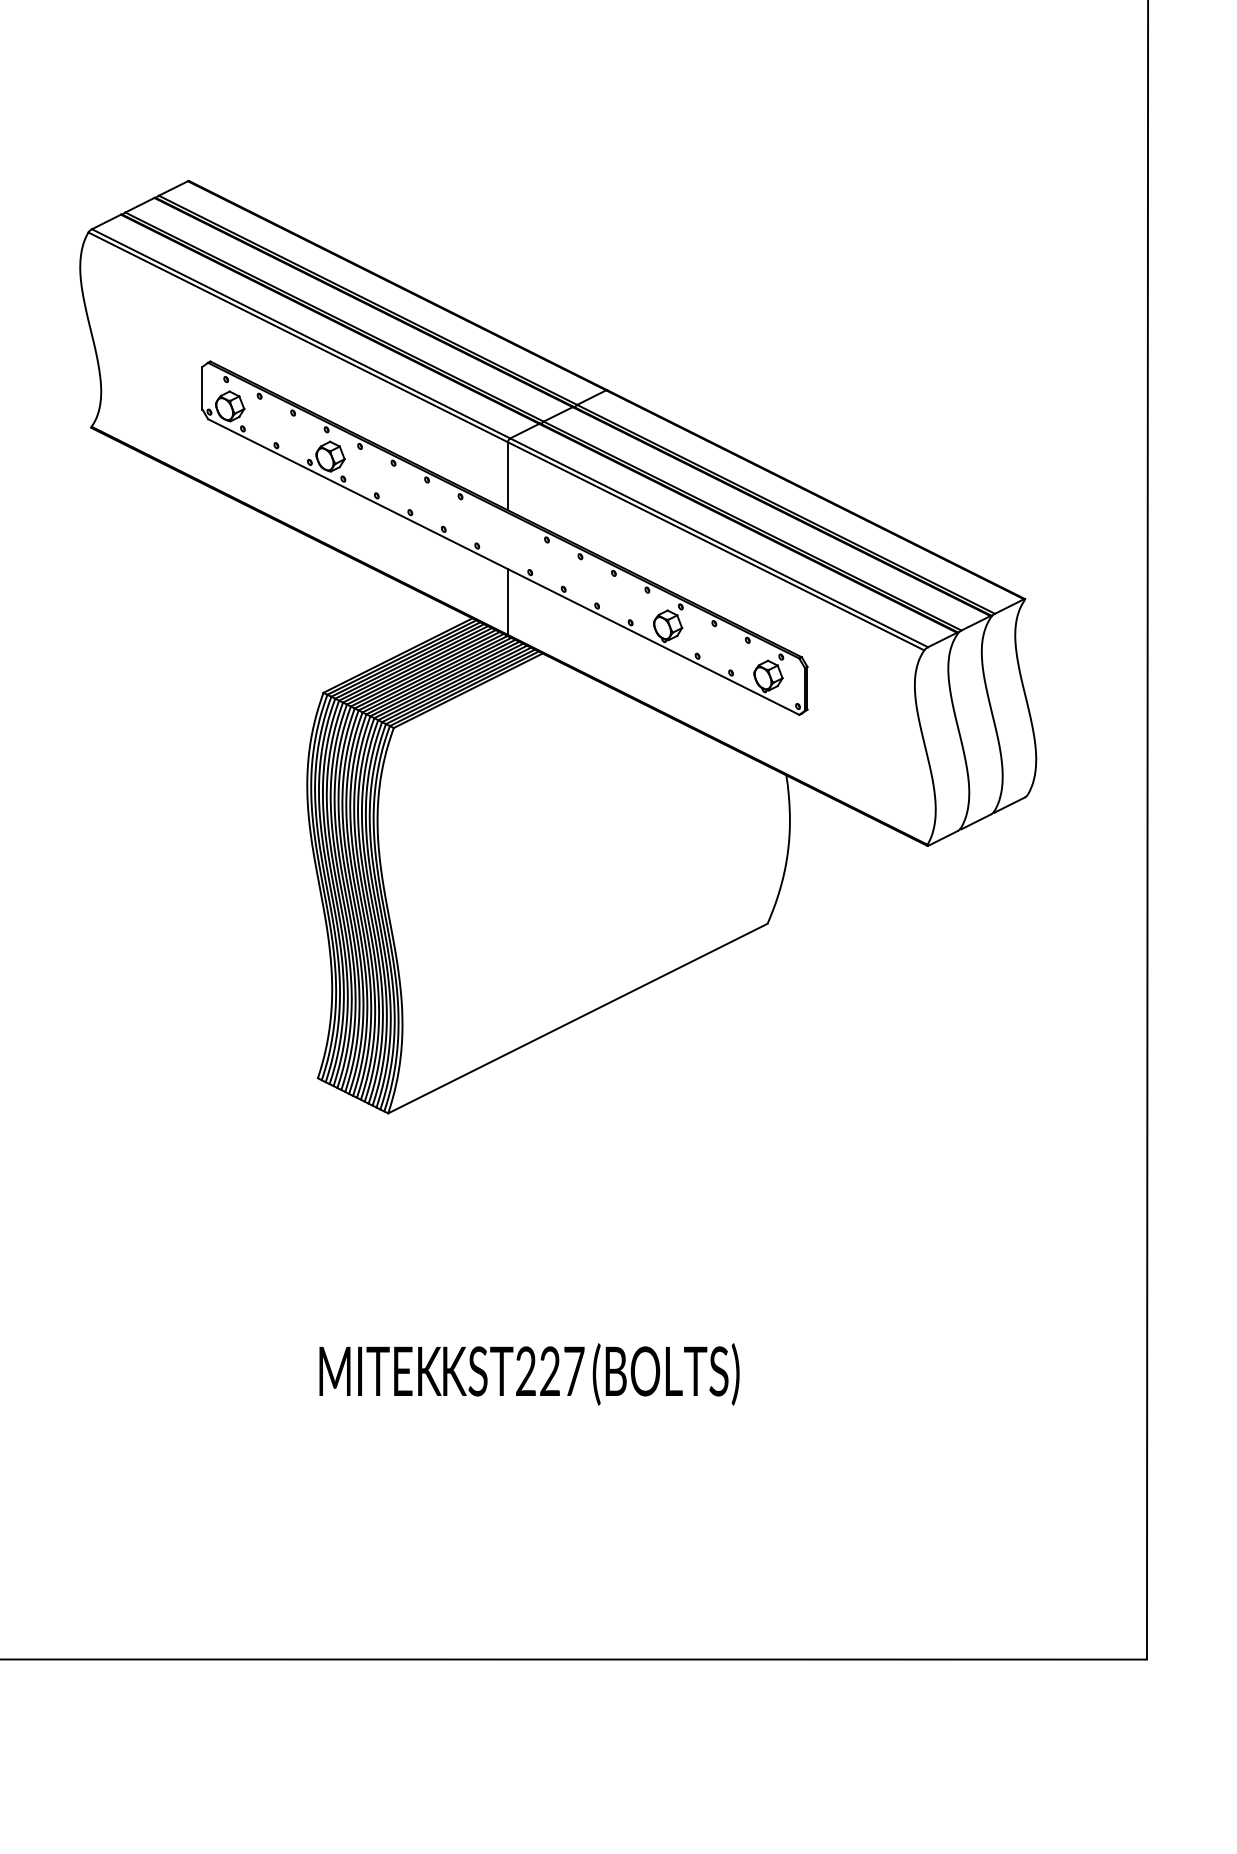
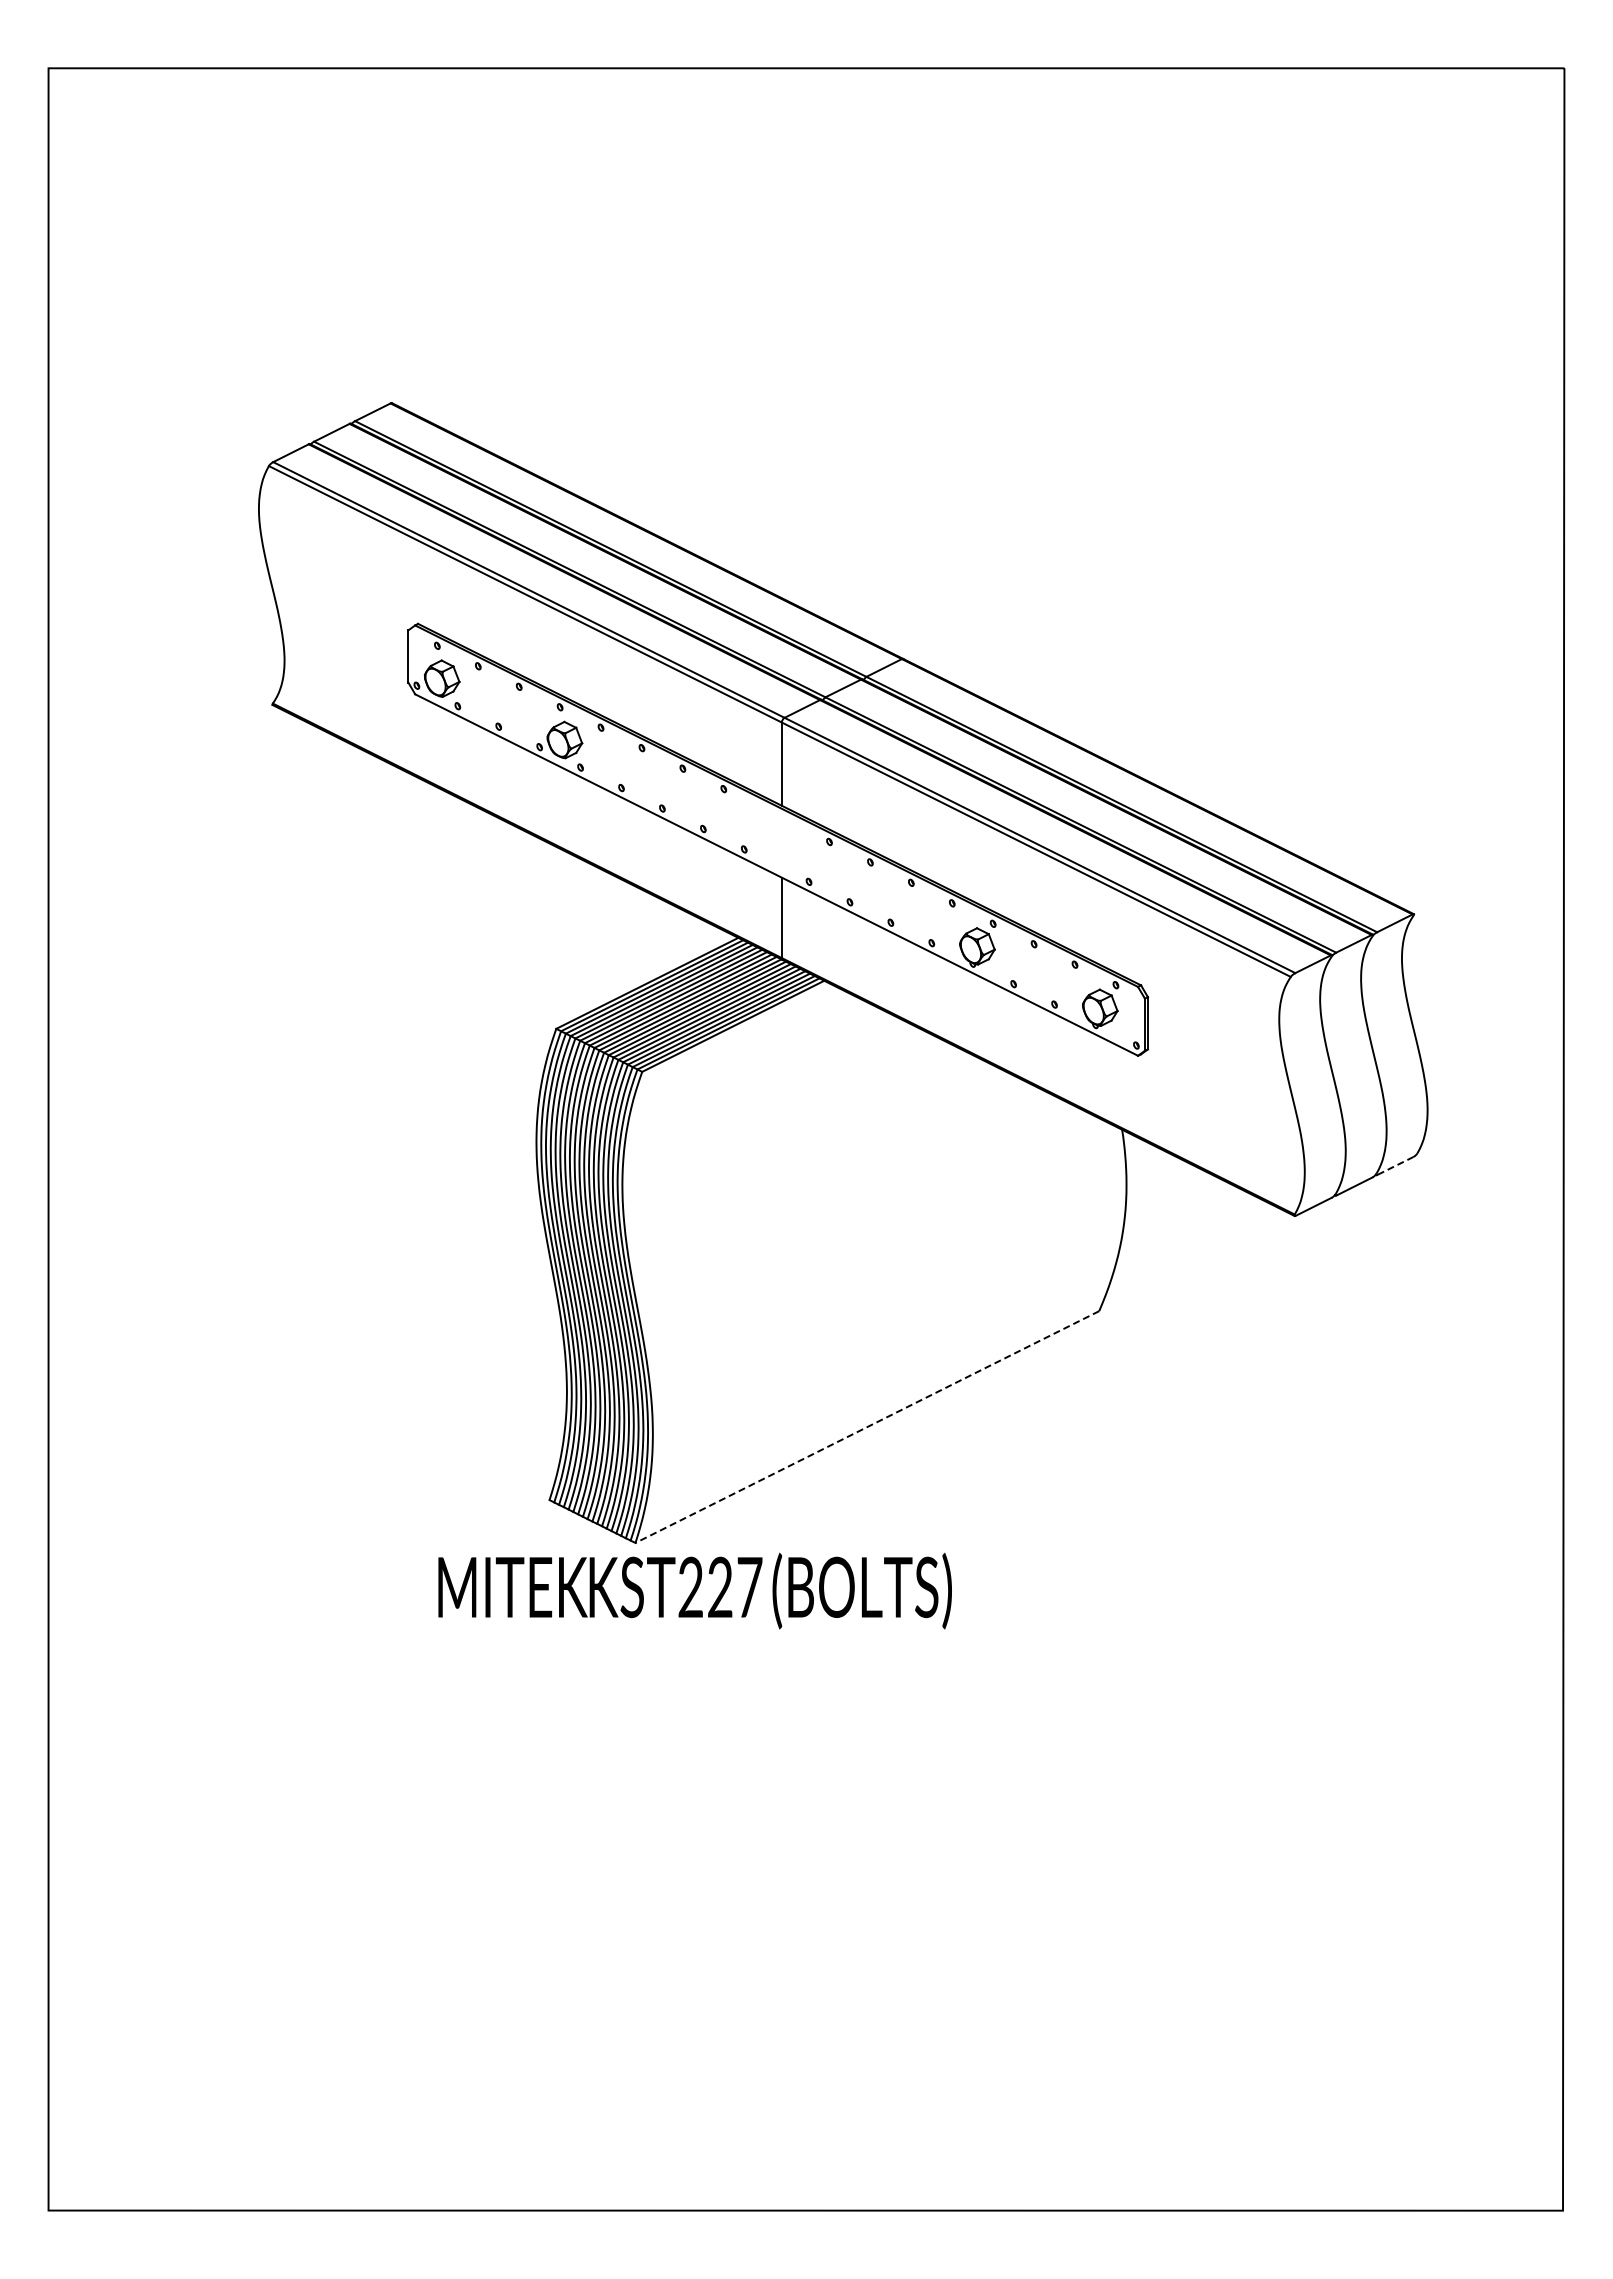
line: (1009, 804) -> (1395, 1165), solid -> dashed
line: (577, 1018) -> (866, 1427), solid -> dashed
text: (528, 1373) -> (694, 1590), moved

